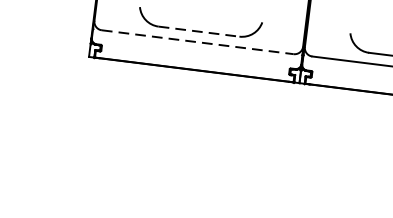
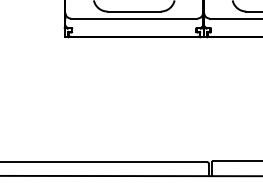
line: (199, 31) -> (134, 11), dashed -> solid
line: (198, 42) -> (134, 18), dashed -> solid

